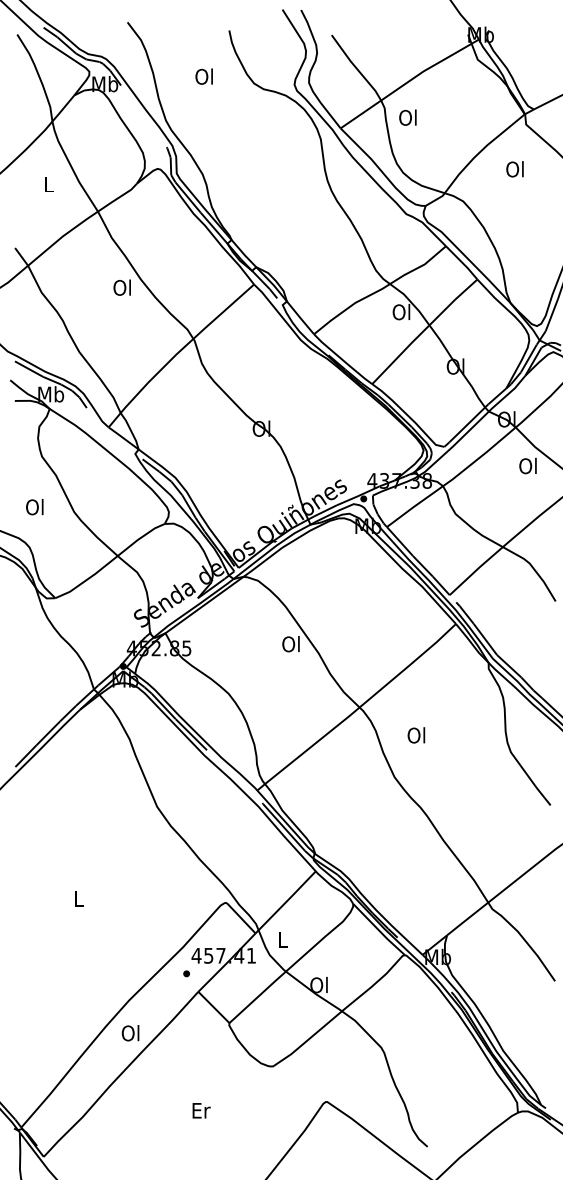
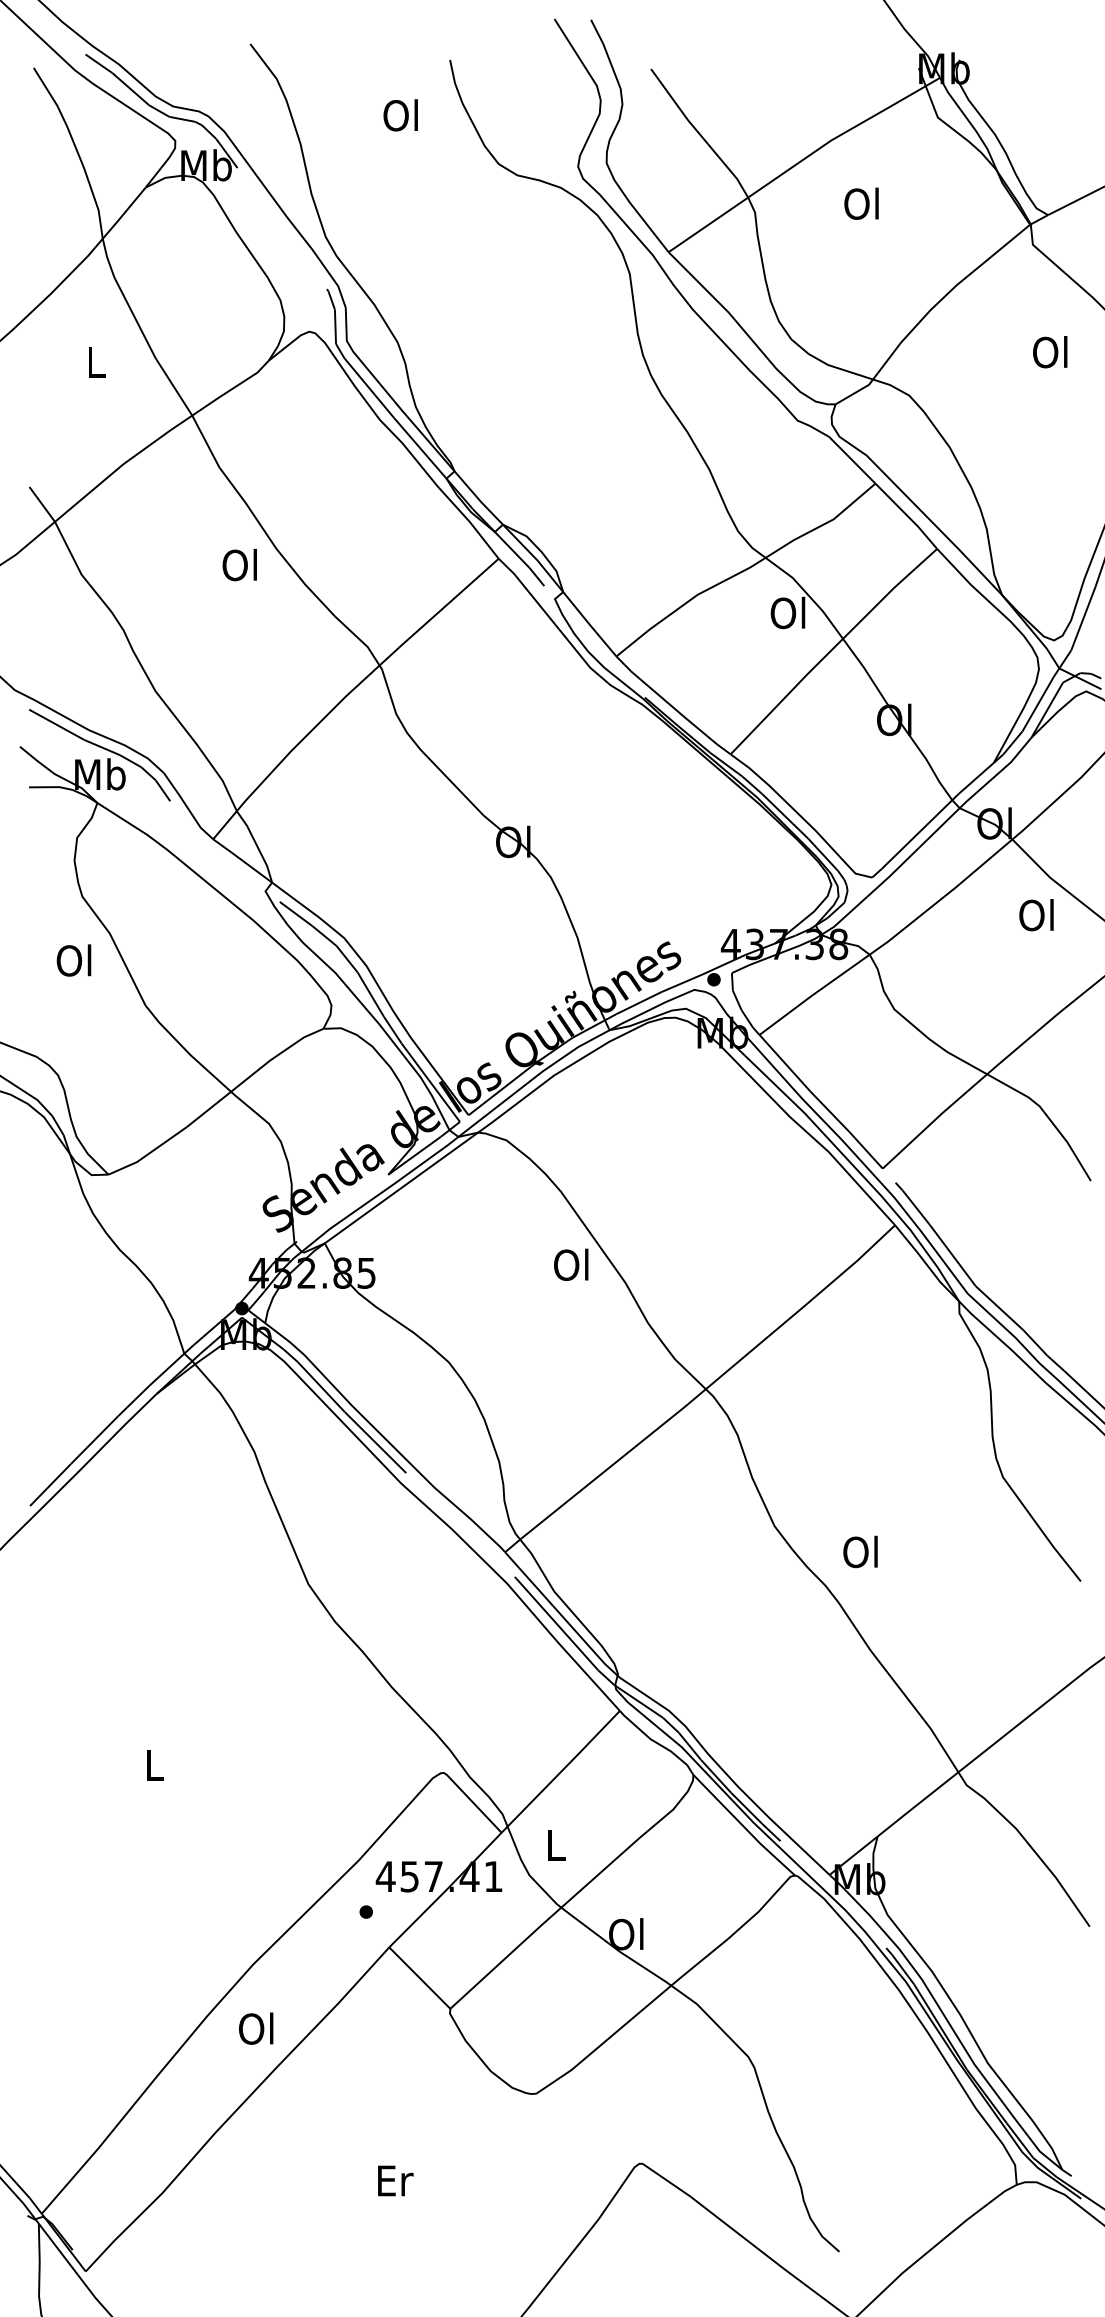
text: (203, 76) -> (399, 115), moved
text: (407, 117) -> (860, 203), moved
text: (514, 169) -> (1049, 352), moved
text: (34, 507) -> (73, 961), moved
text: (416, 735) -> (860, 1552), moved

